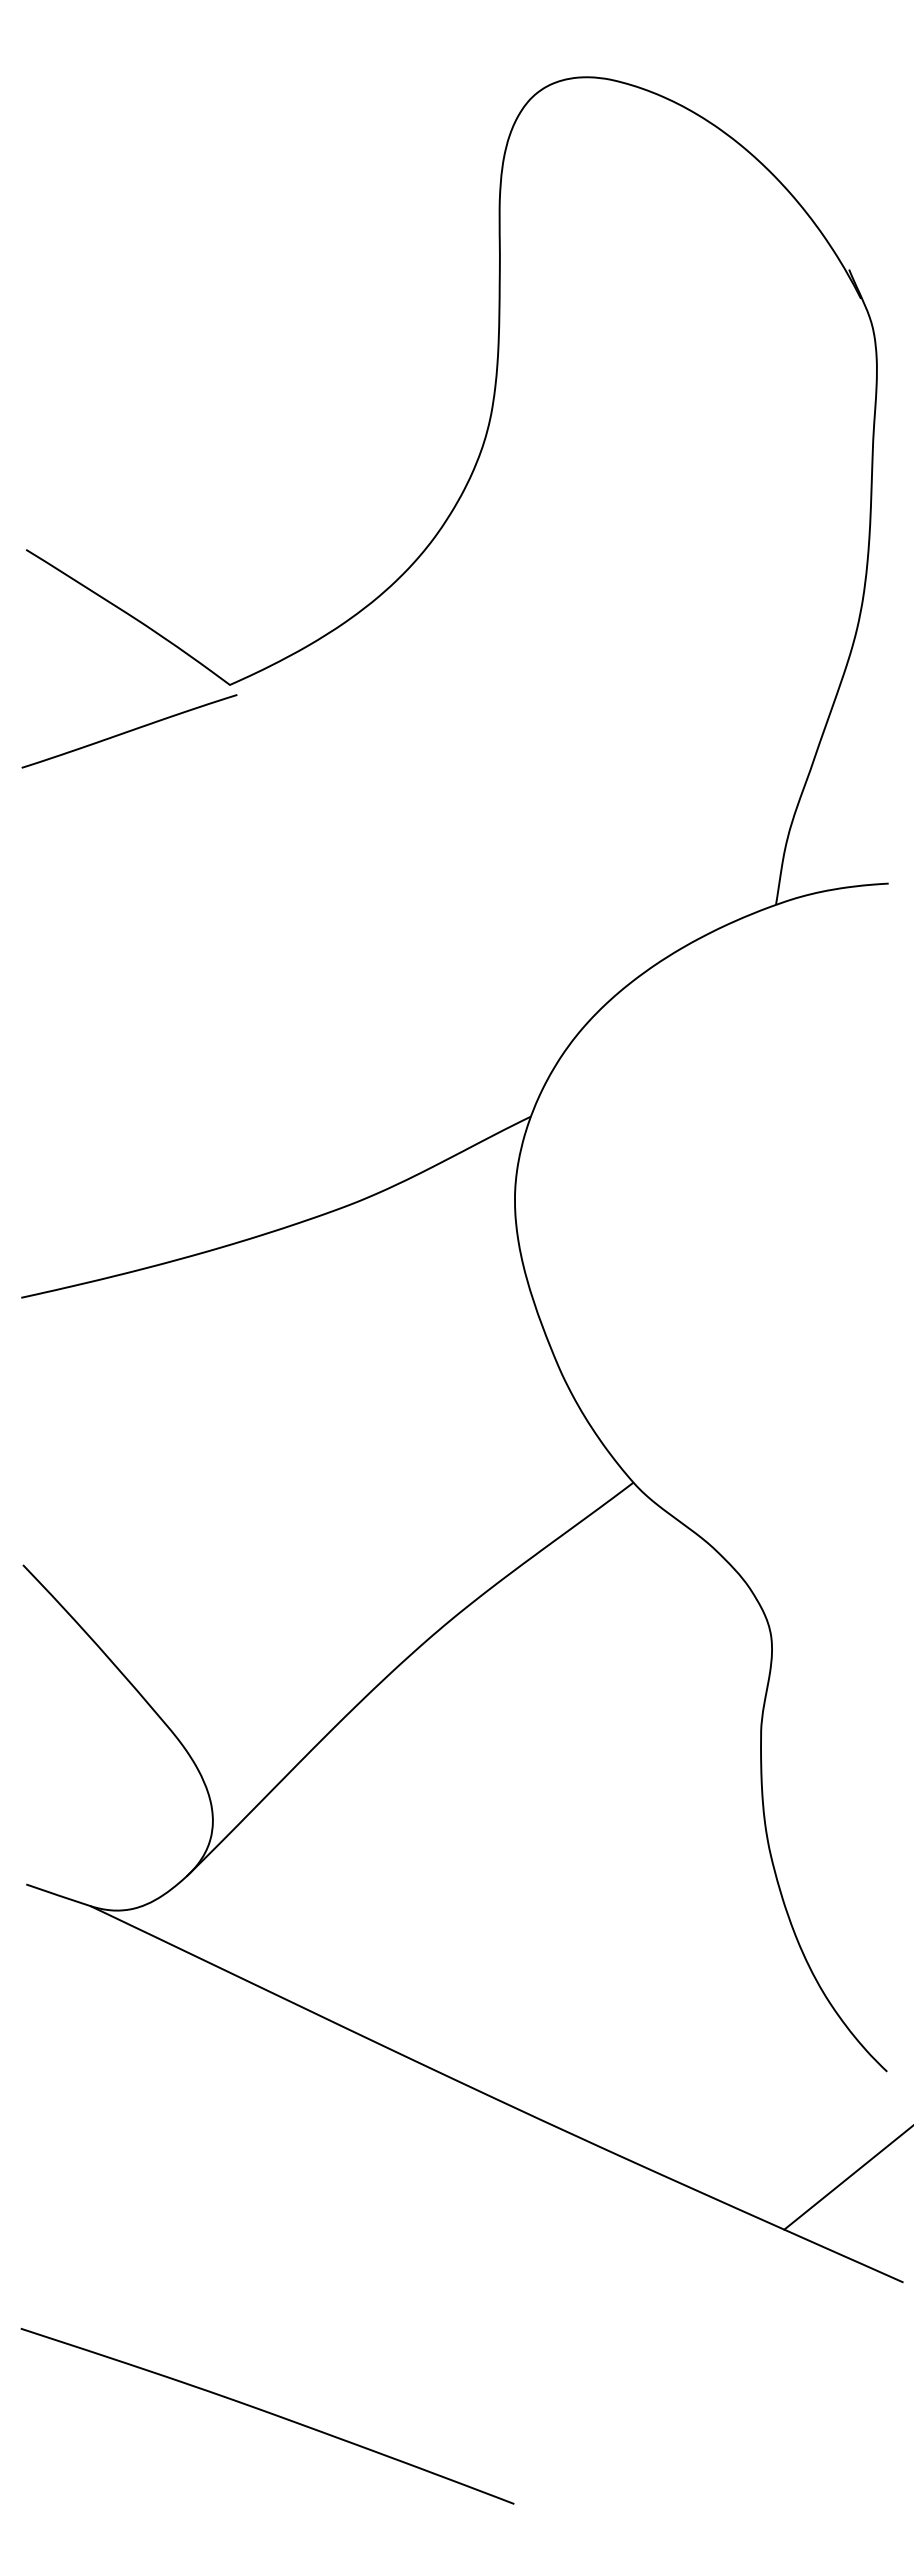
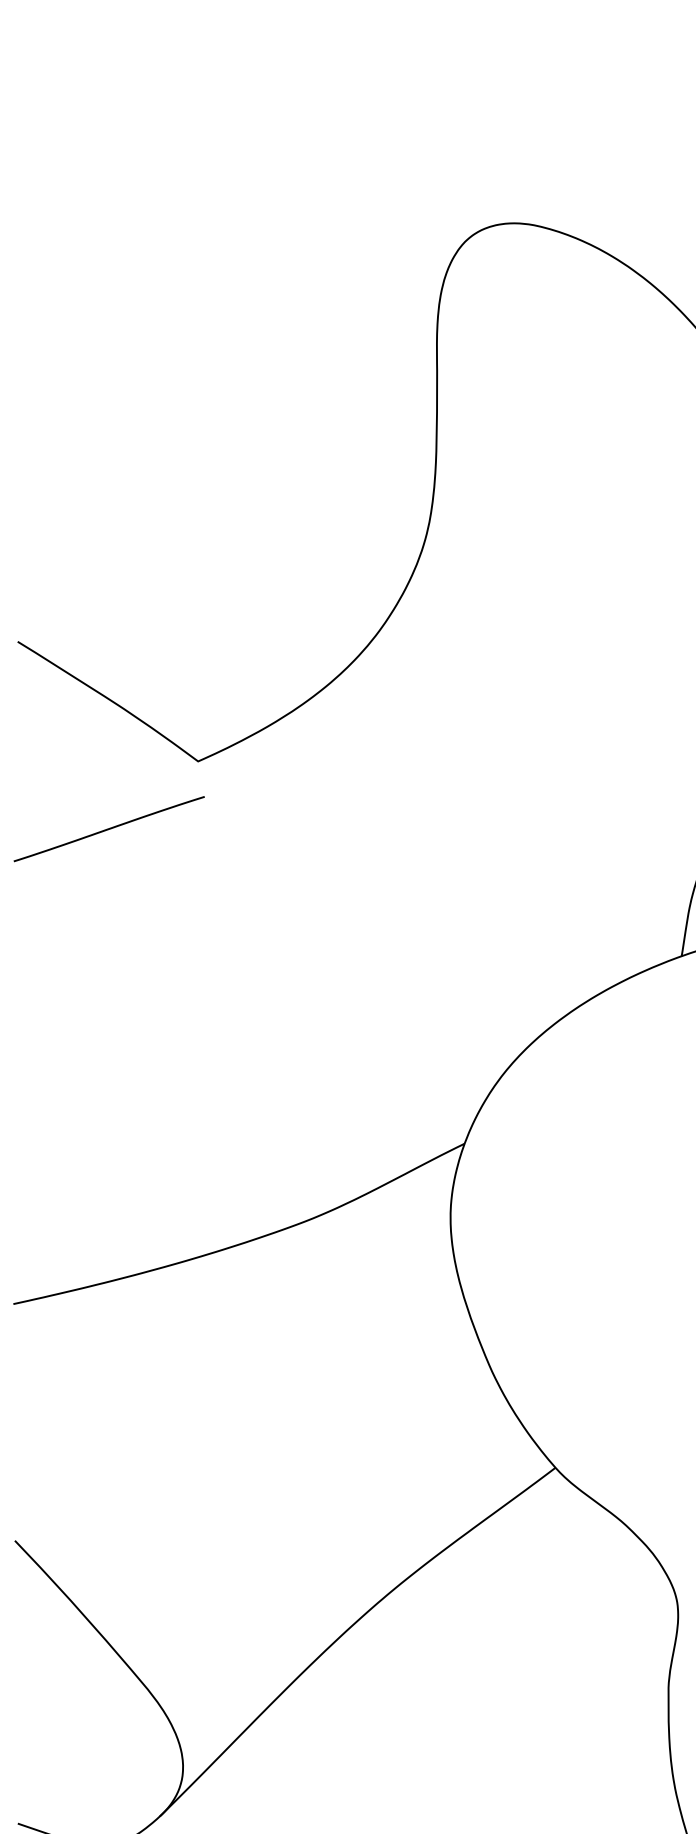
line: (129, 731) -> (109, 829), moved

